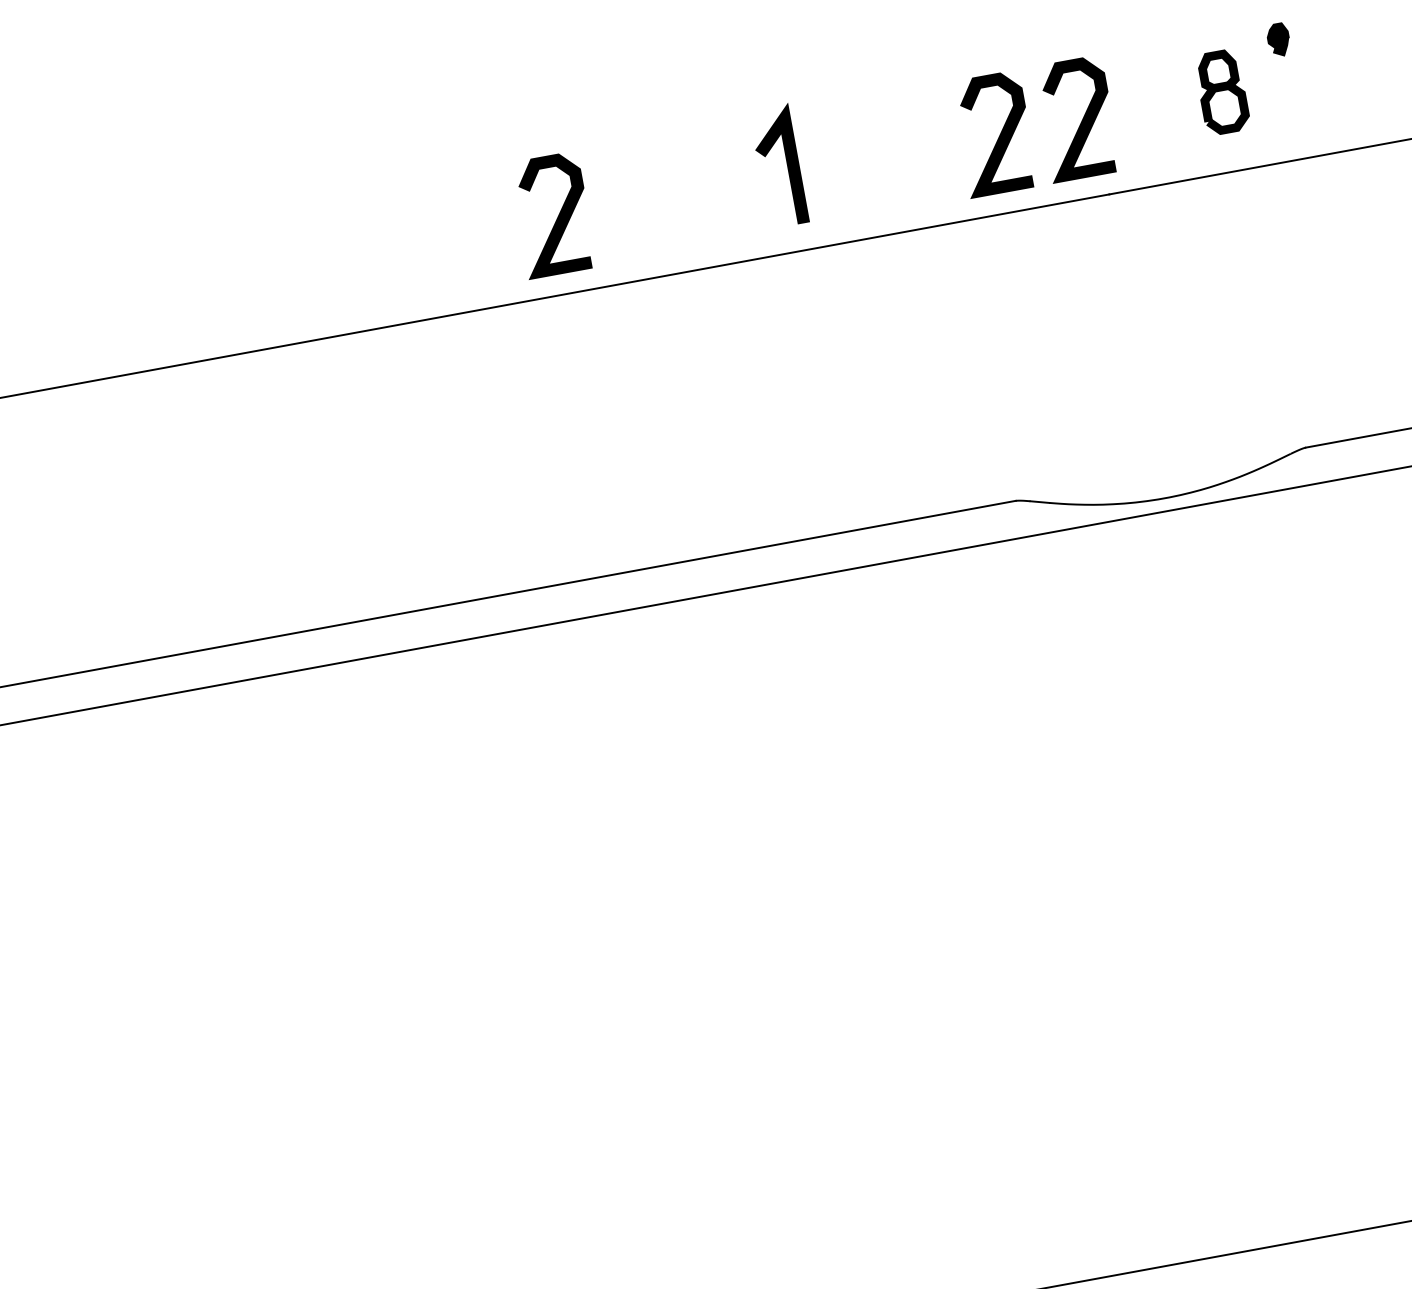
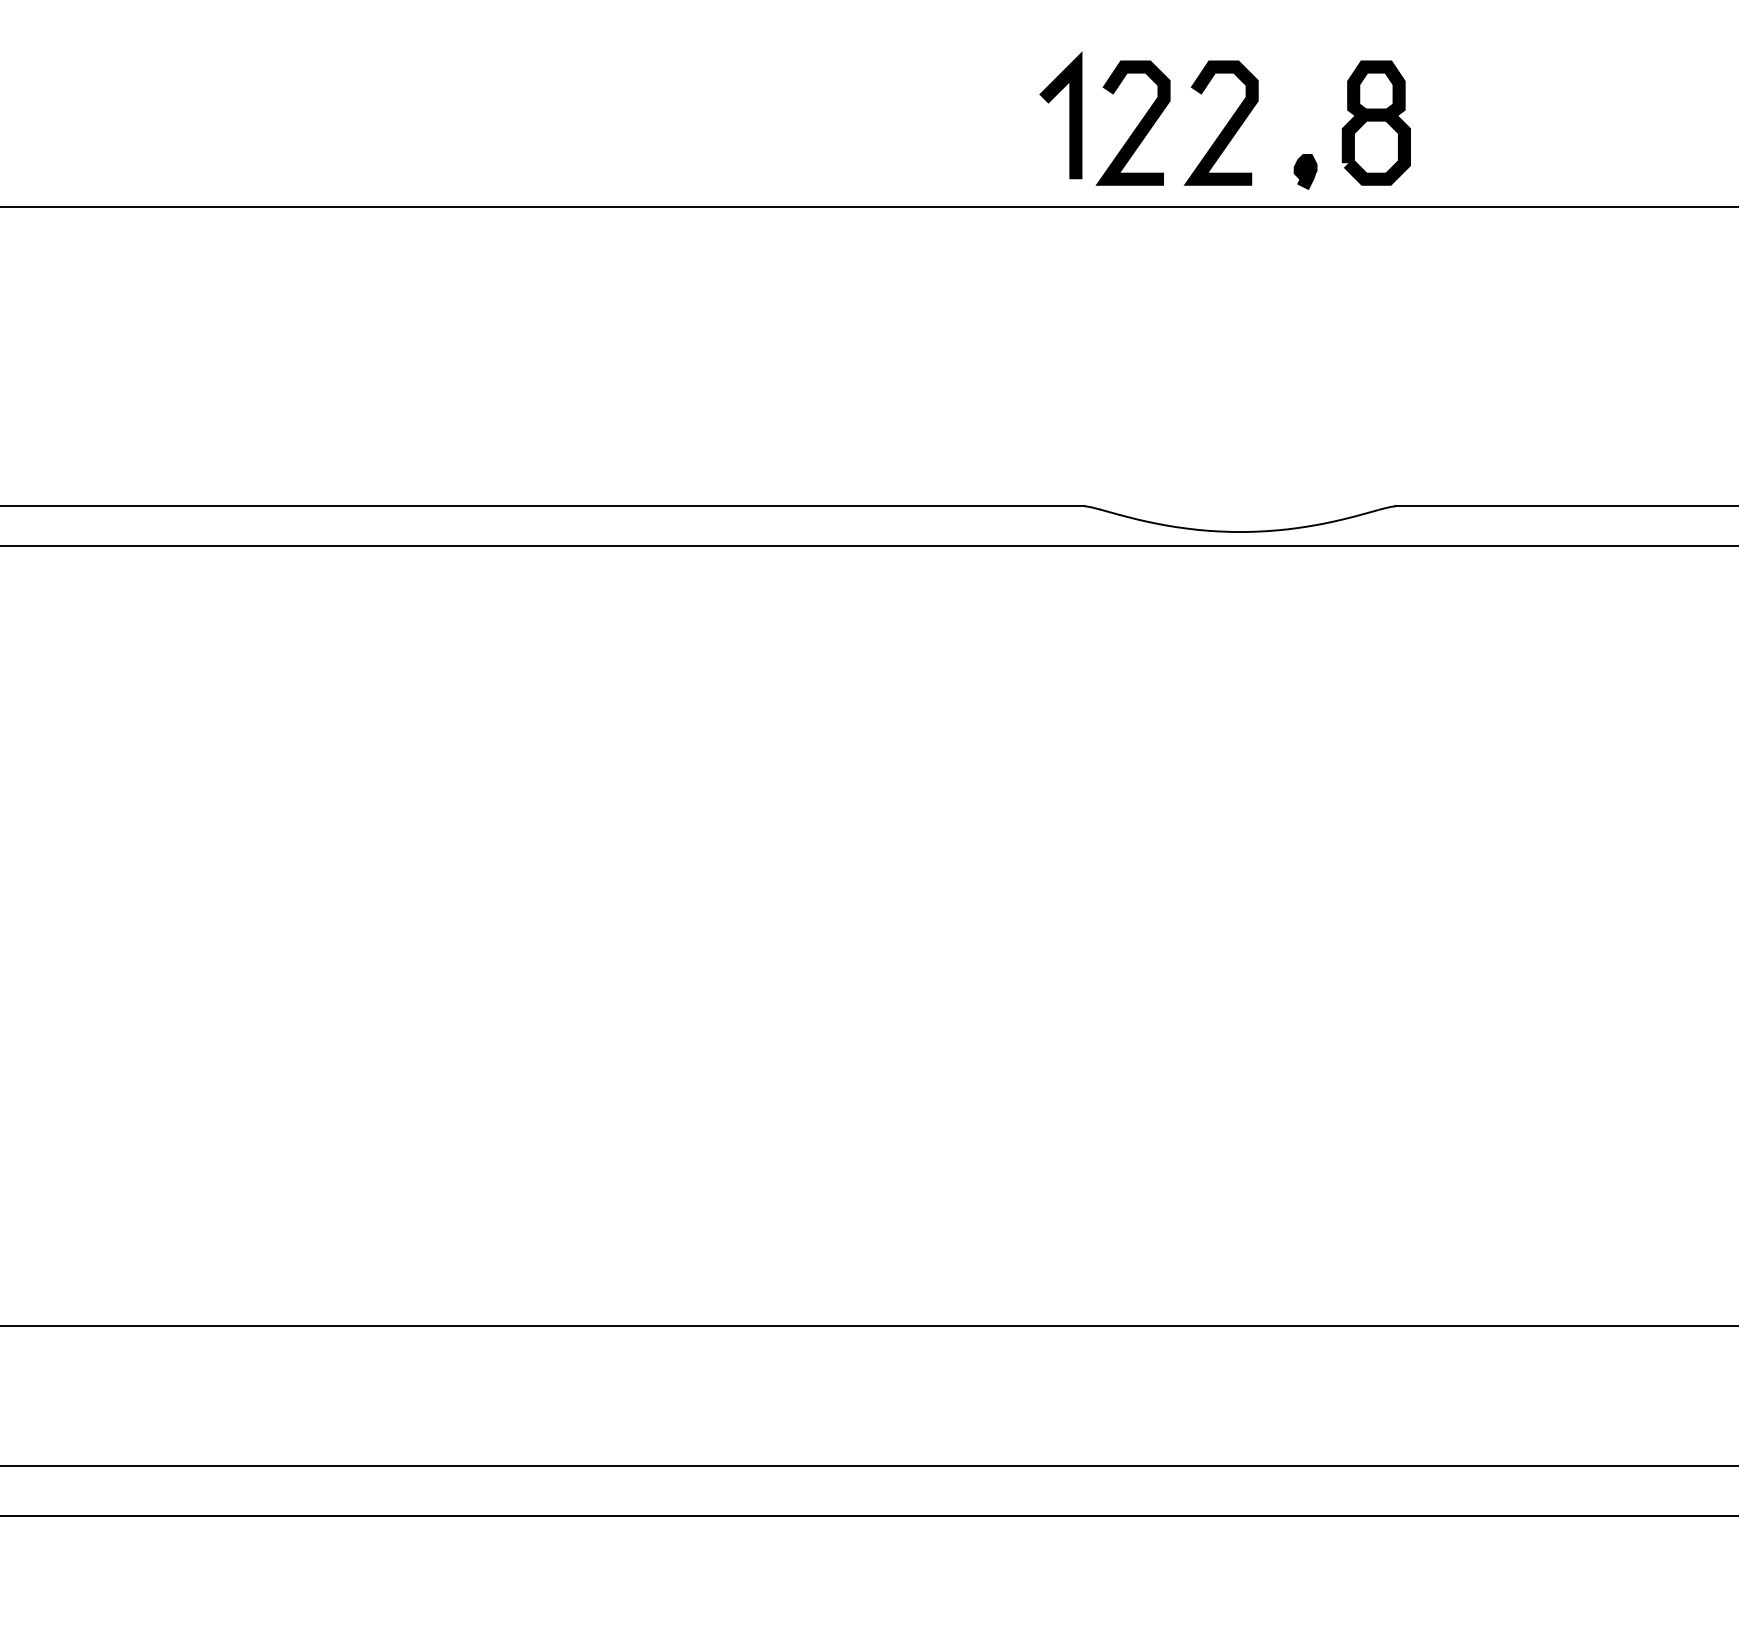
part: (1278, 39) -> (1305, 171), moved
part: (1221, 91) -> (1375, 122), size x1.43
line: (787, 164) -> (1069, 115), moved
curve: (556, 217) -> (664, 126), removed

